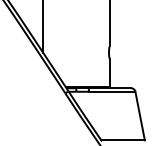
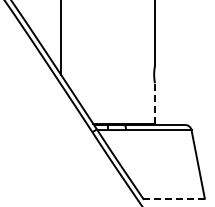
line: (109, 73) -> (154, 103), solid -> dashed
line: (123, 140) -> (174, 198), solid -> dashed

